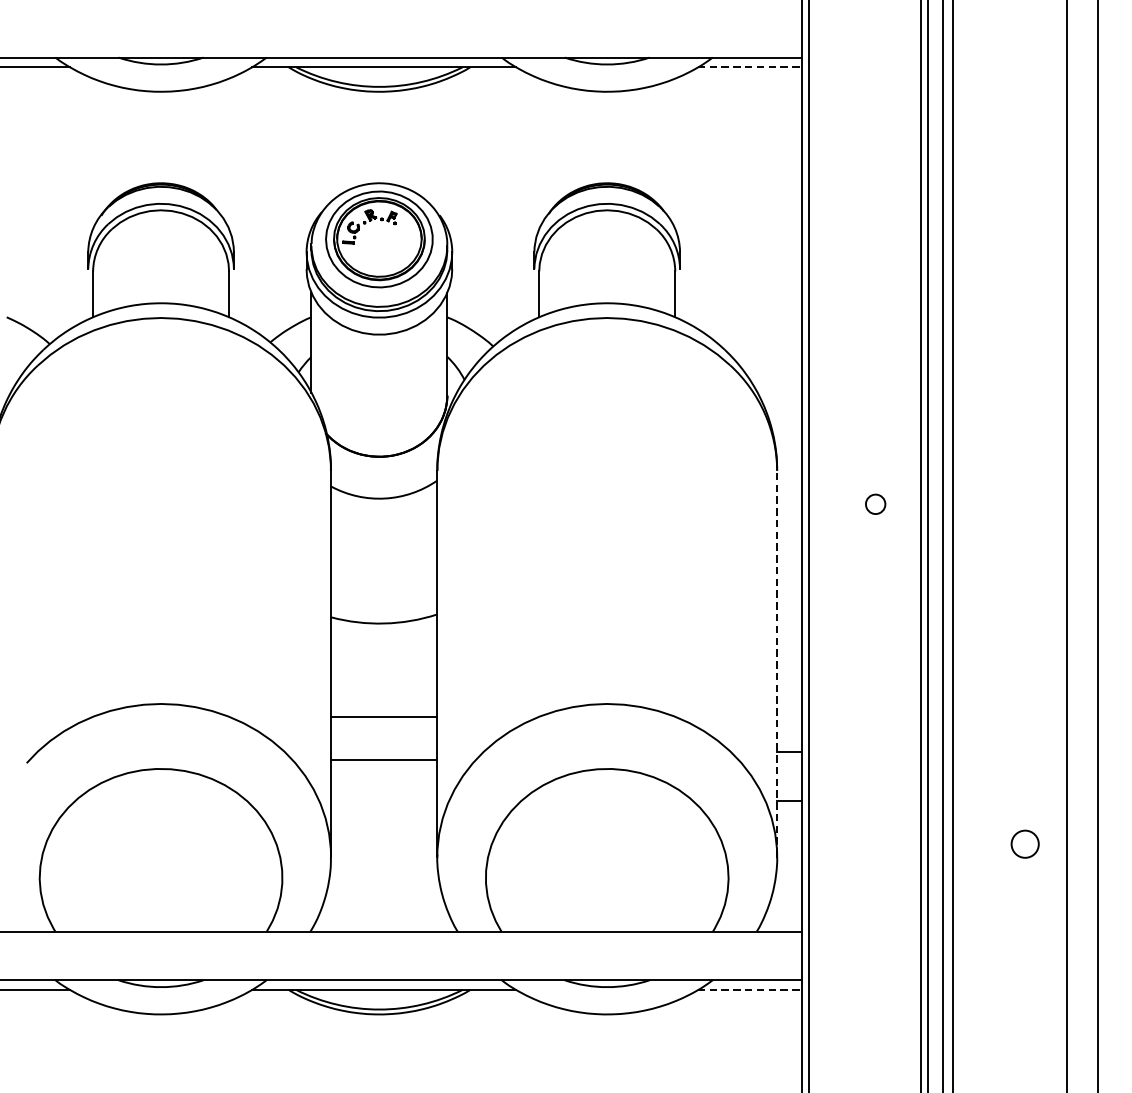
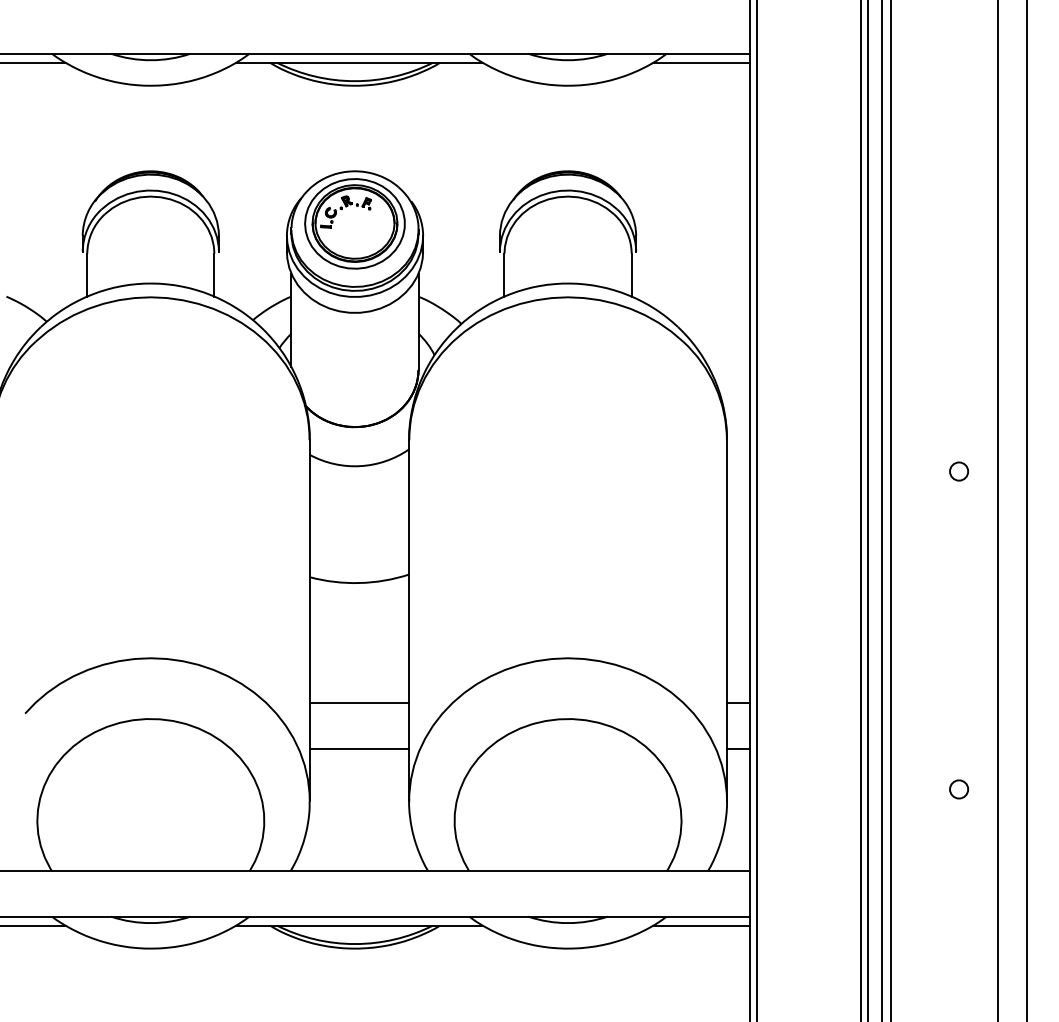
line: (749, 66) -> (701, 62), dashed -> solid
circle: (876, 504) -> (959, 471), moved
line: (777, 663) -> (727, 620), dashed -> solid
line: (384, 717) -> (359, 703), moved
line: (384, 759) -> (359, 748), moved
circle: (1025, 844) -> (959, 789), size x0.71
line: (749, 989) -> (701, 925), dashed -> solid

